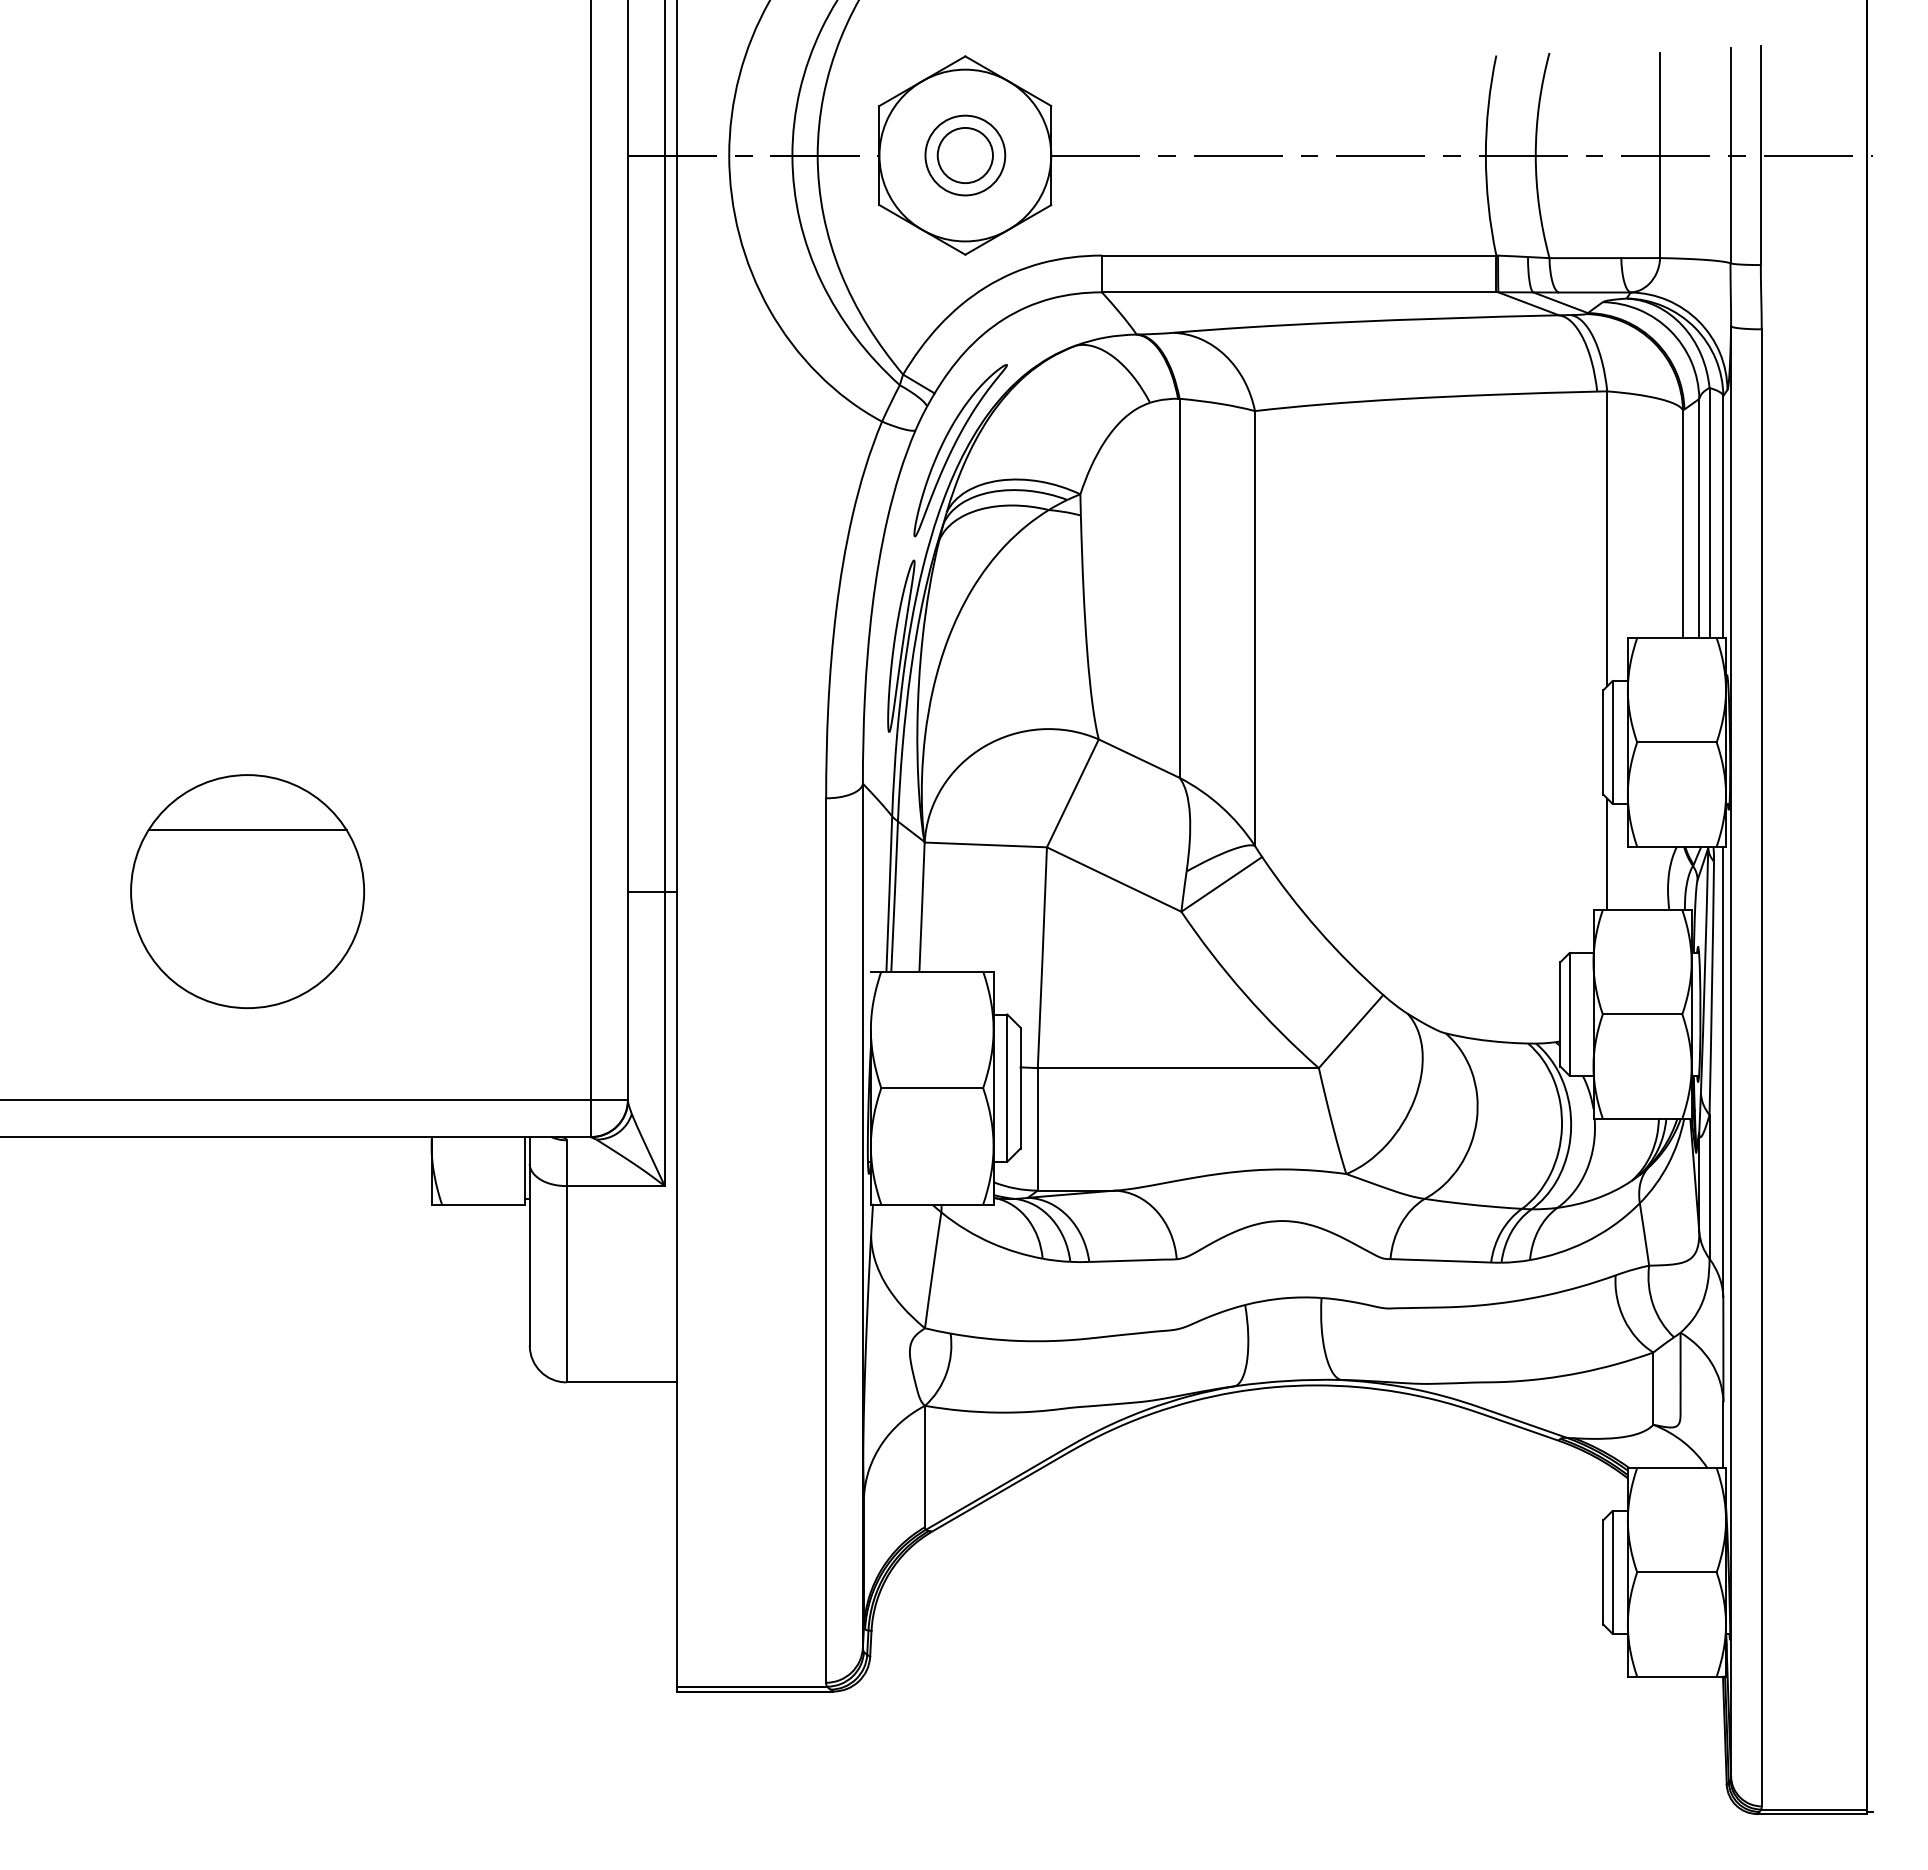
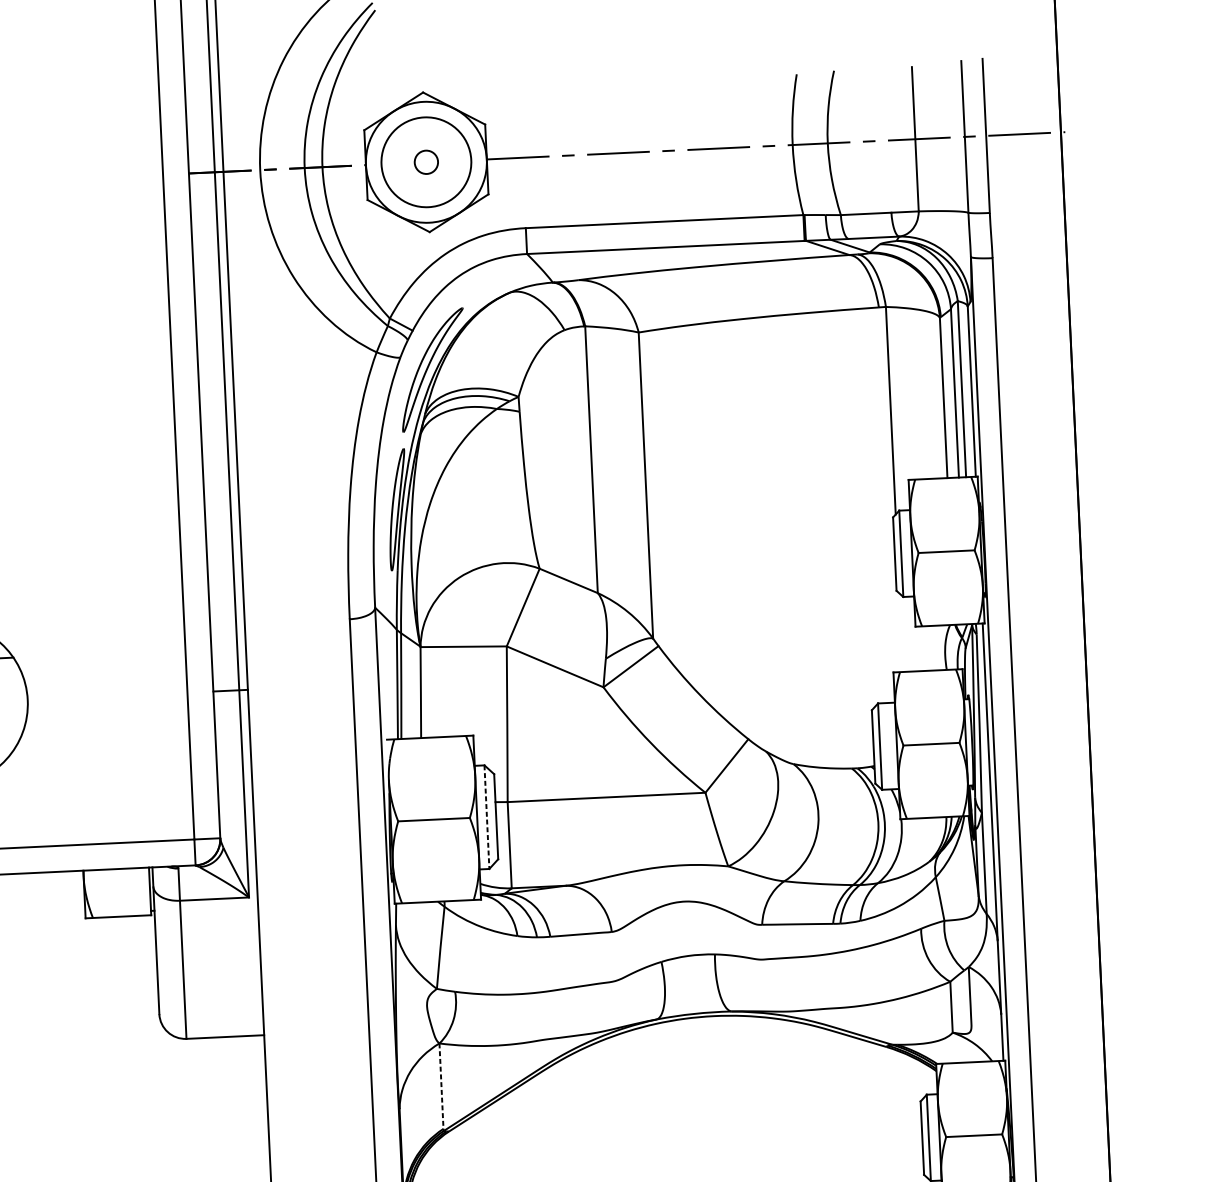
circle: (964, 155) -> (425, 162), size x0.6
circle: (965, 155) -> (426, 162), size x1.6
line: (1607, 854) -> (901, 632), removed
line: (1007, 1088) -> (487, 817), solid -> dashed
line: (924, 1466) -> (441, 1086), solid -> dashed

